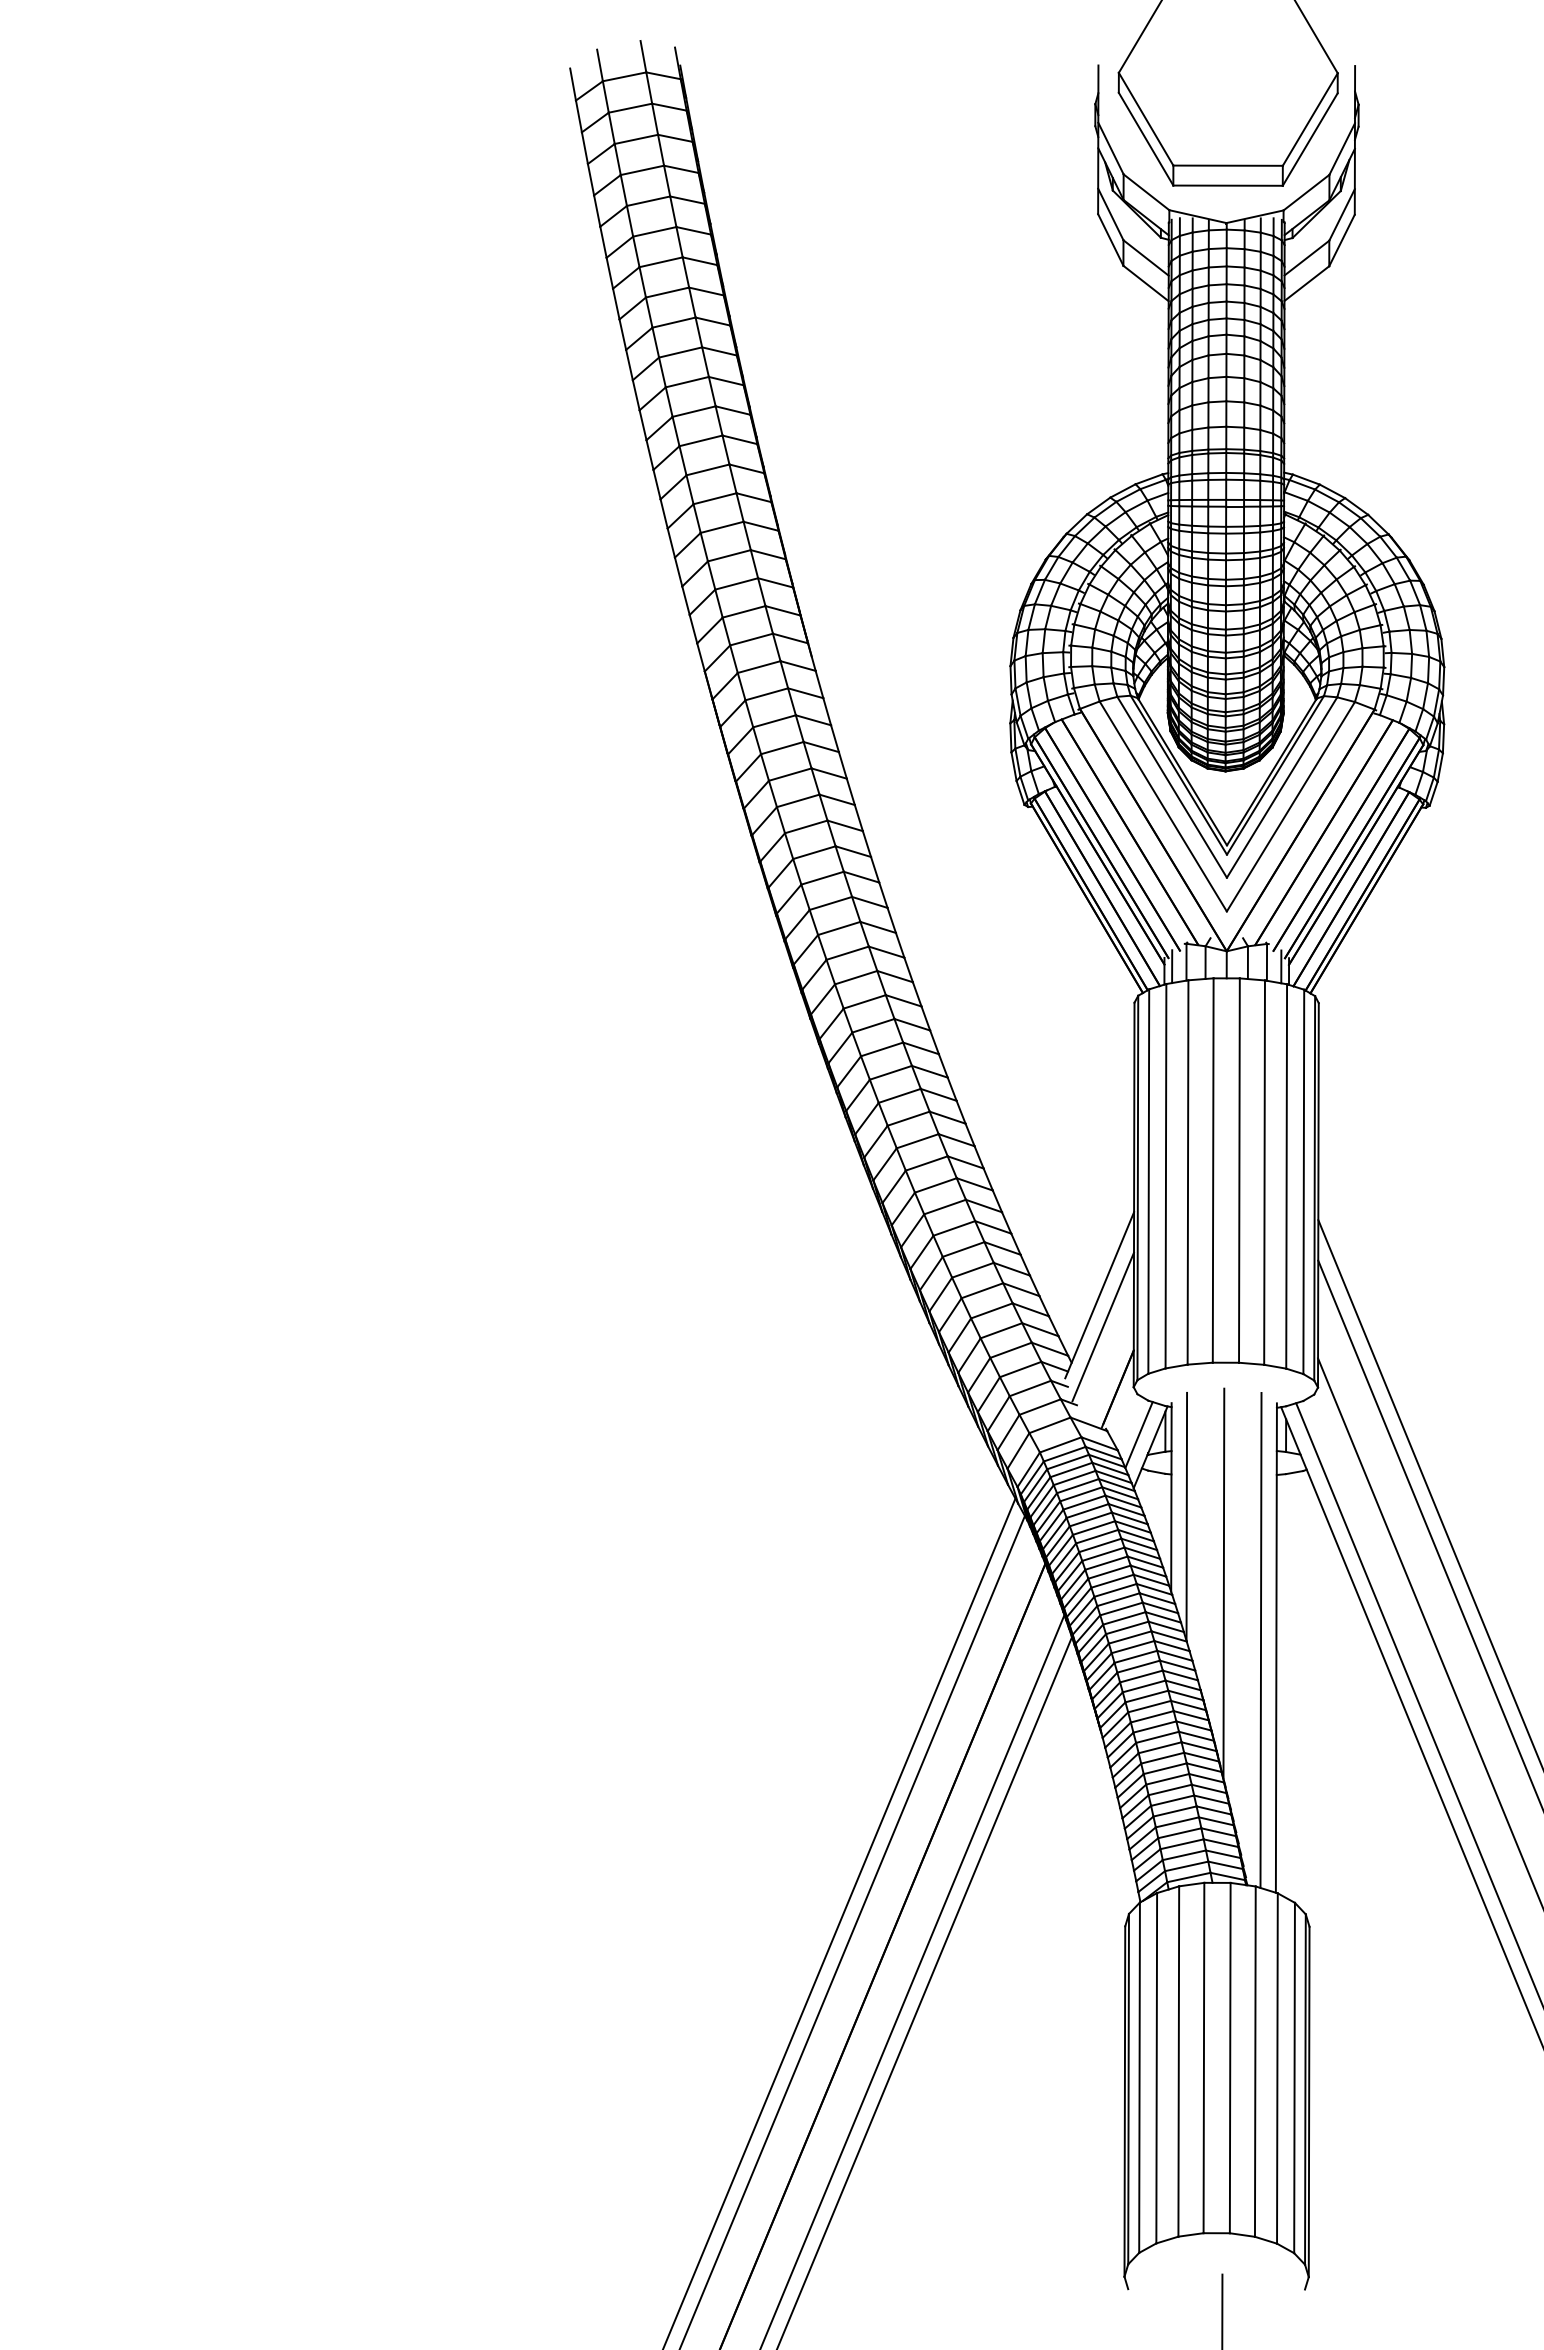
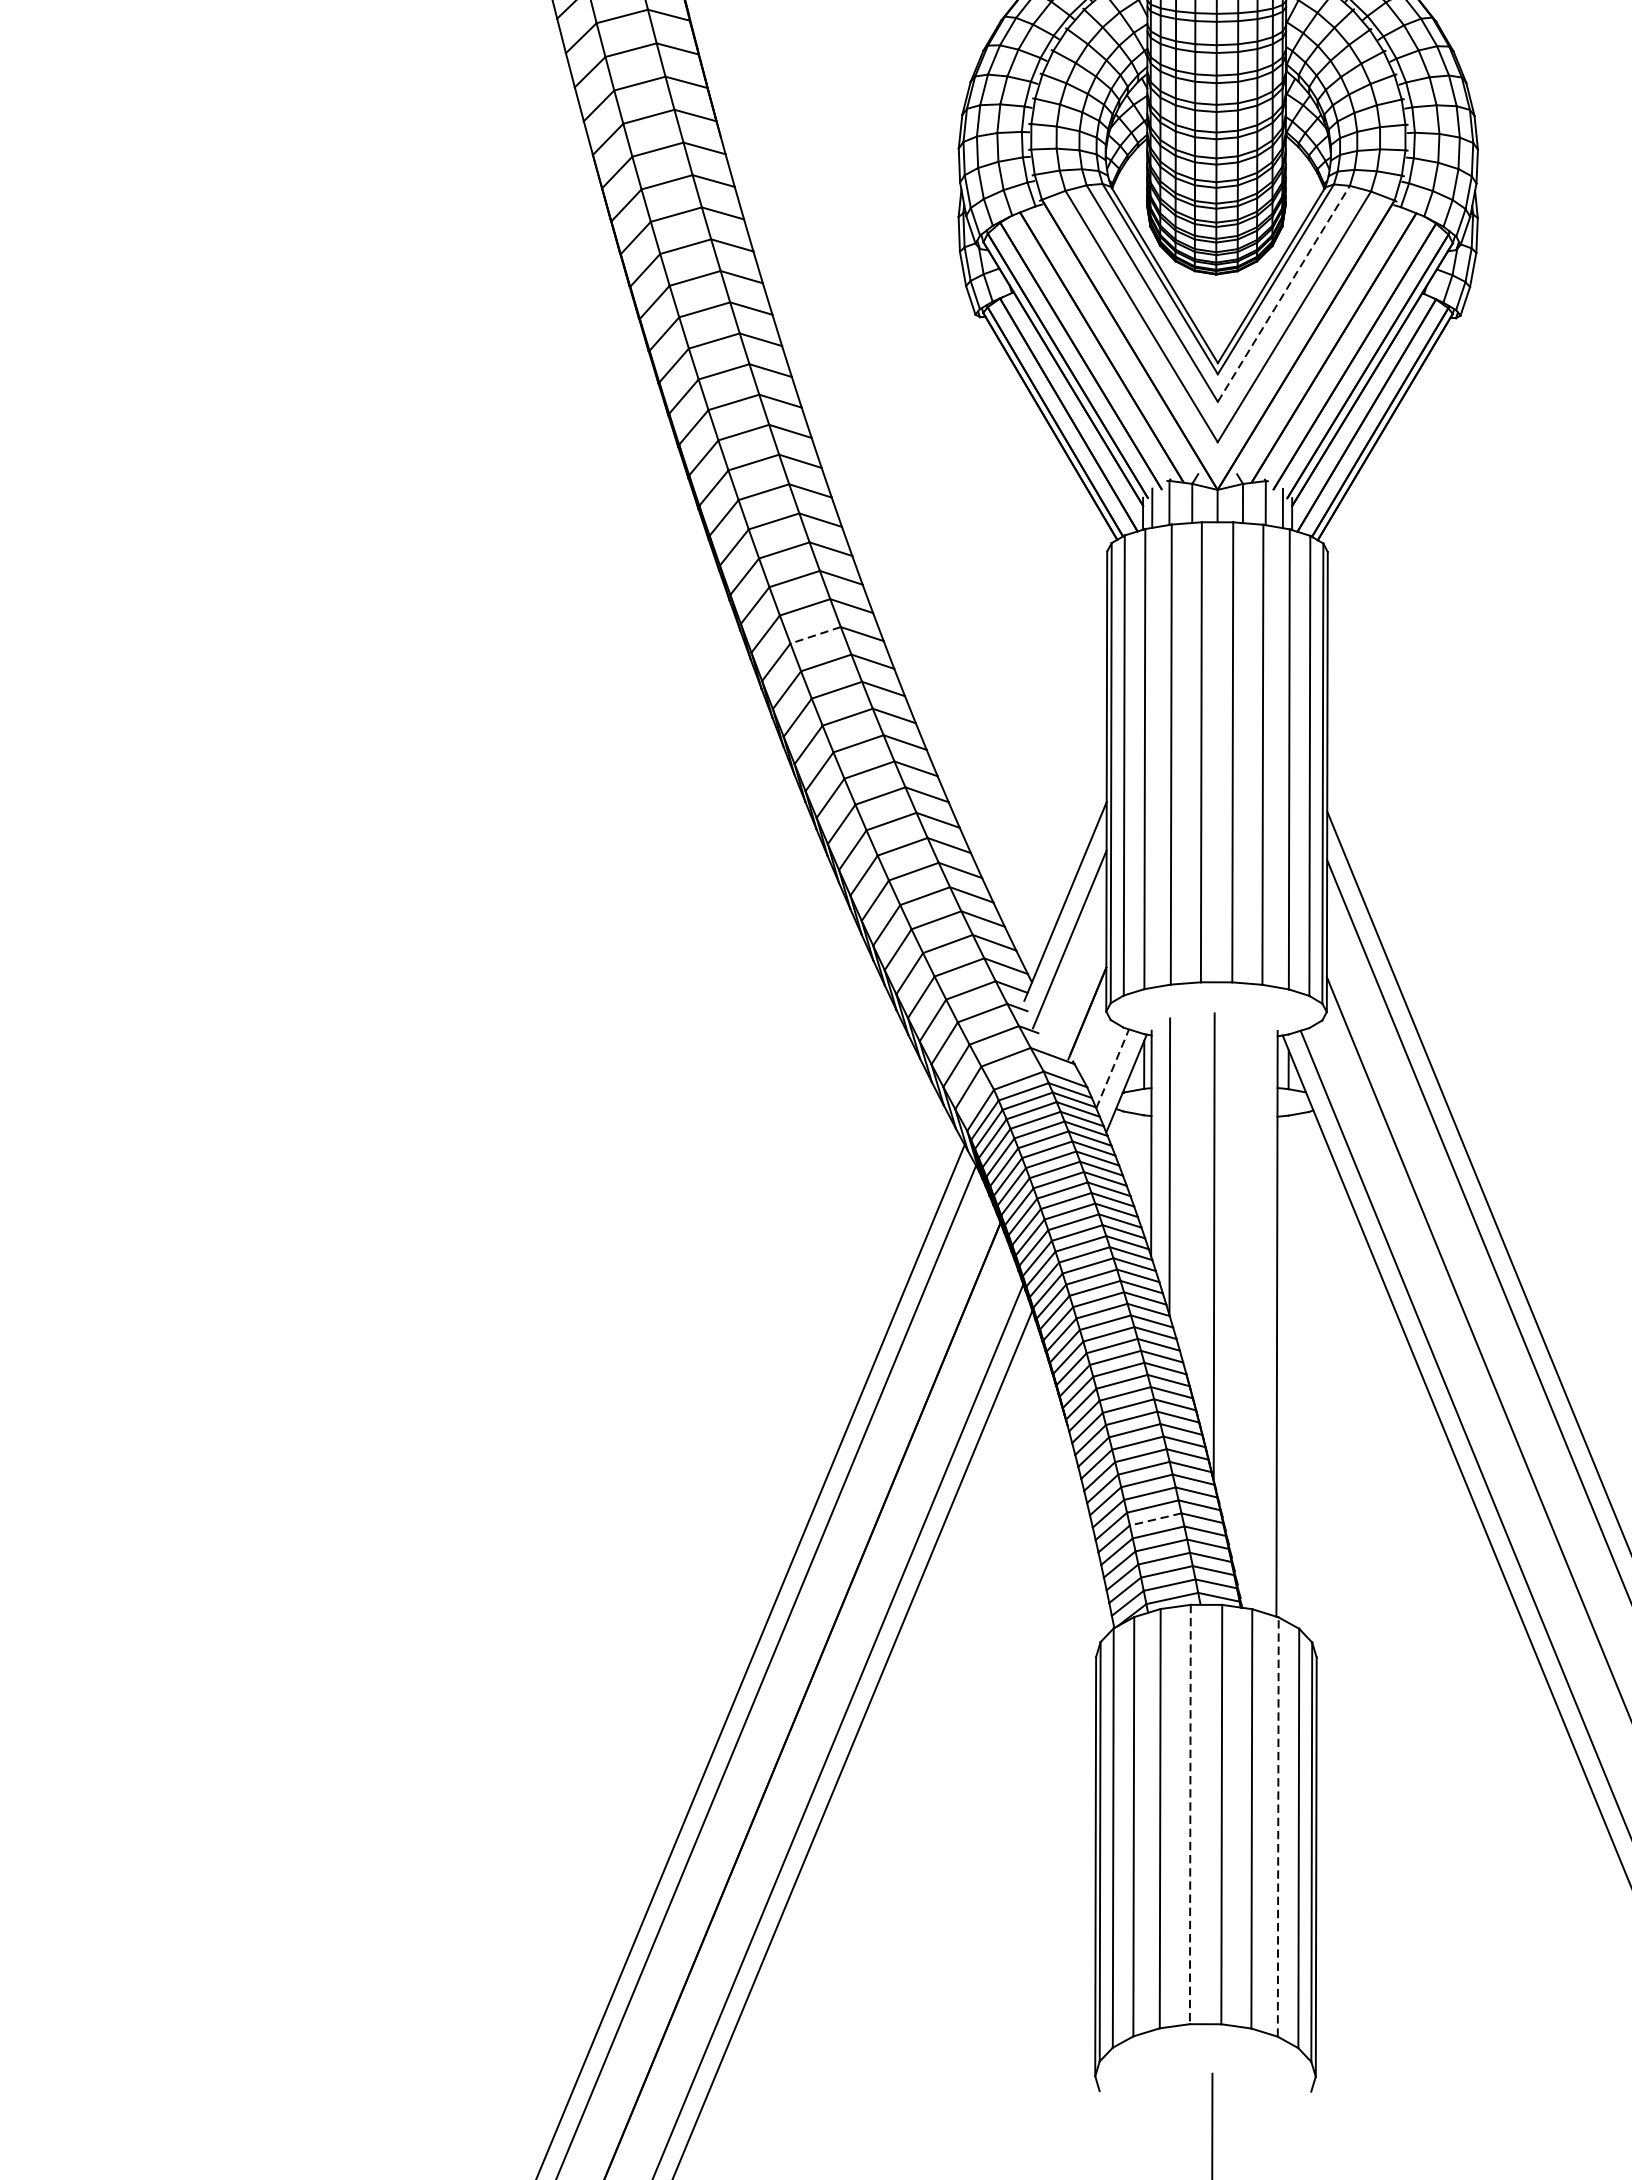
line: (1282, 787) -> (1284, 293), solid -> dashed
line: (890, 1072) -> (815, 634), solid -> dashed
line: (1139, 1435) -> (1113, 1069), solid -> dashed
line: (1260, 1639) -> (1258, 1313), removed
line: (1174, 1811) -> (1155, 1519), solid -> dashed
line: (1203, 2058) -> (1189, 1815), solid -> dashed
line: (1277, 2068) -> (1278, 1827), solid -> dashed

